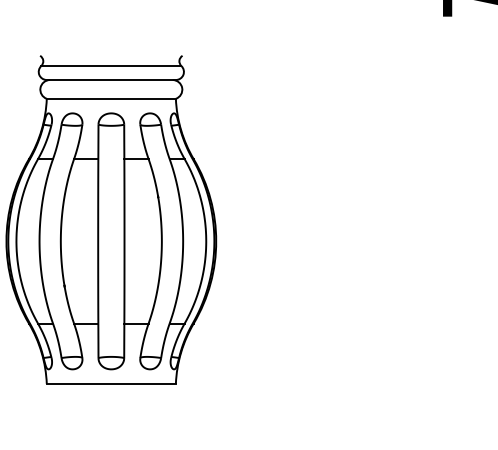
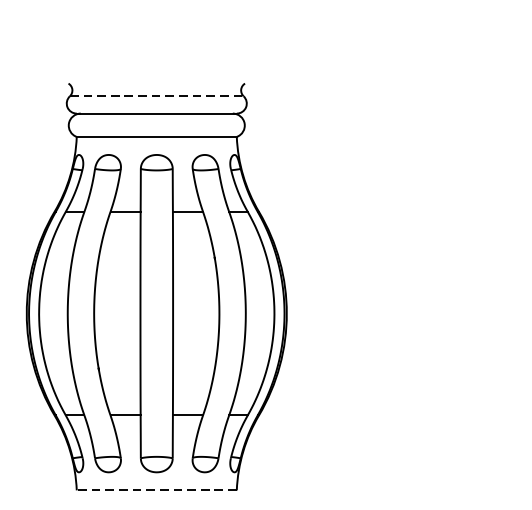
line: (111, 66) -> (156, 96), solid -> dashed
line: (111, 383) -> (156, 489), solid -> dashed

